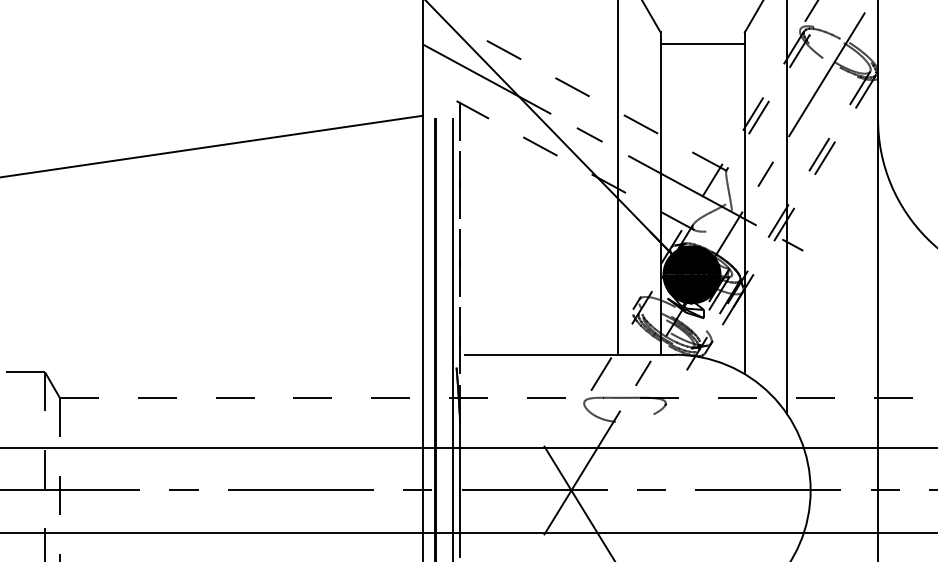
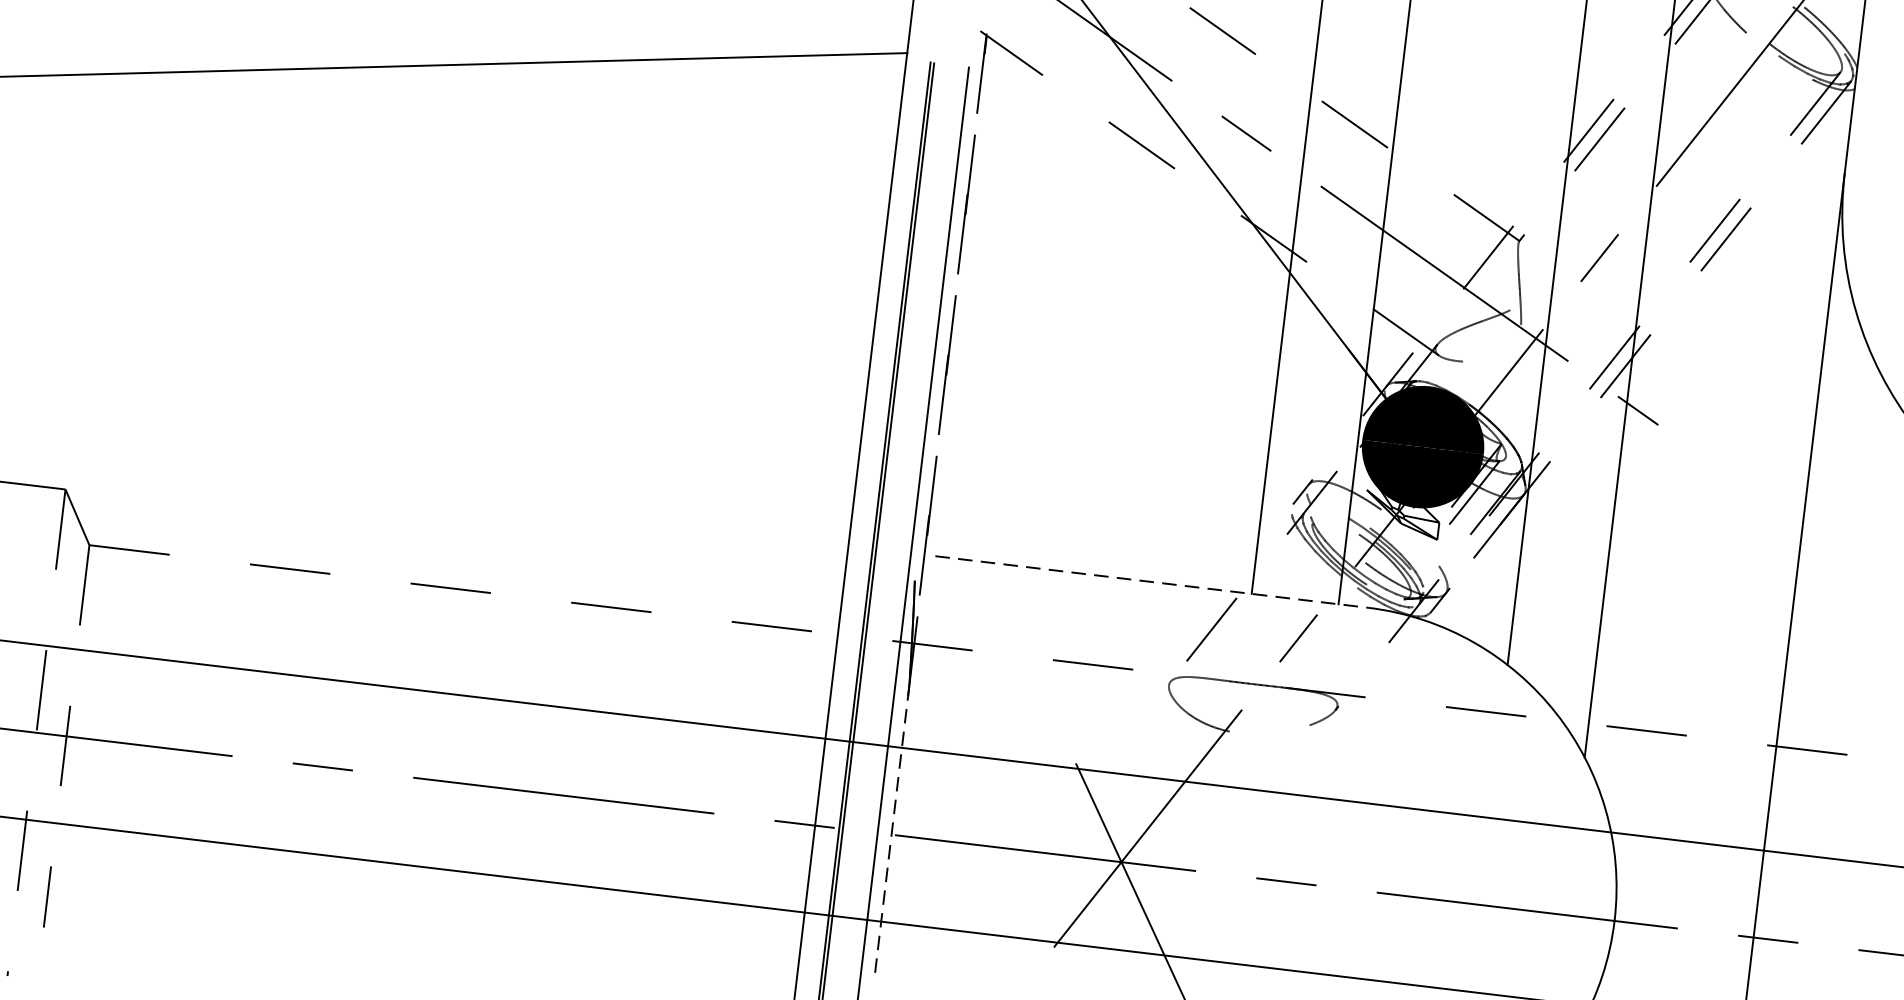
line: (569, 354) -> (1150, 581), solid -> dashed
line: (459, 490) -> (890, 834), solid -> dashed

